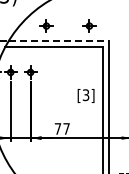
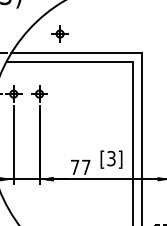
part: (89, 25) -> (115, 33), removed
line: (59, 40) -> (77, 52), dashed -> solid
text: (85, 95) -> (110, 159), moved

